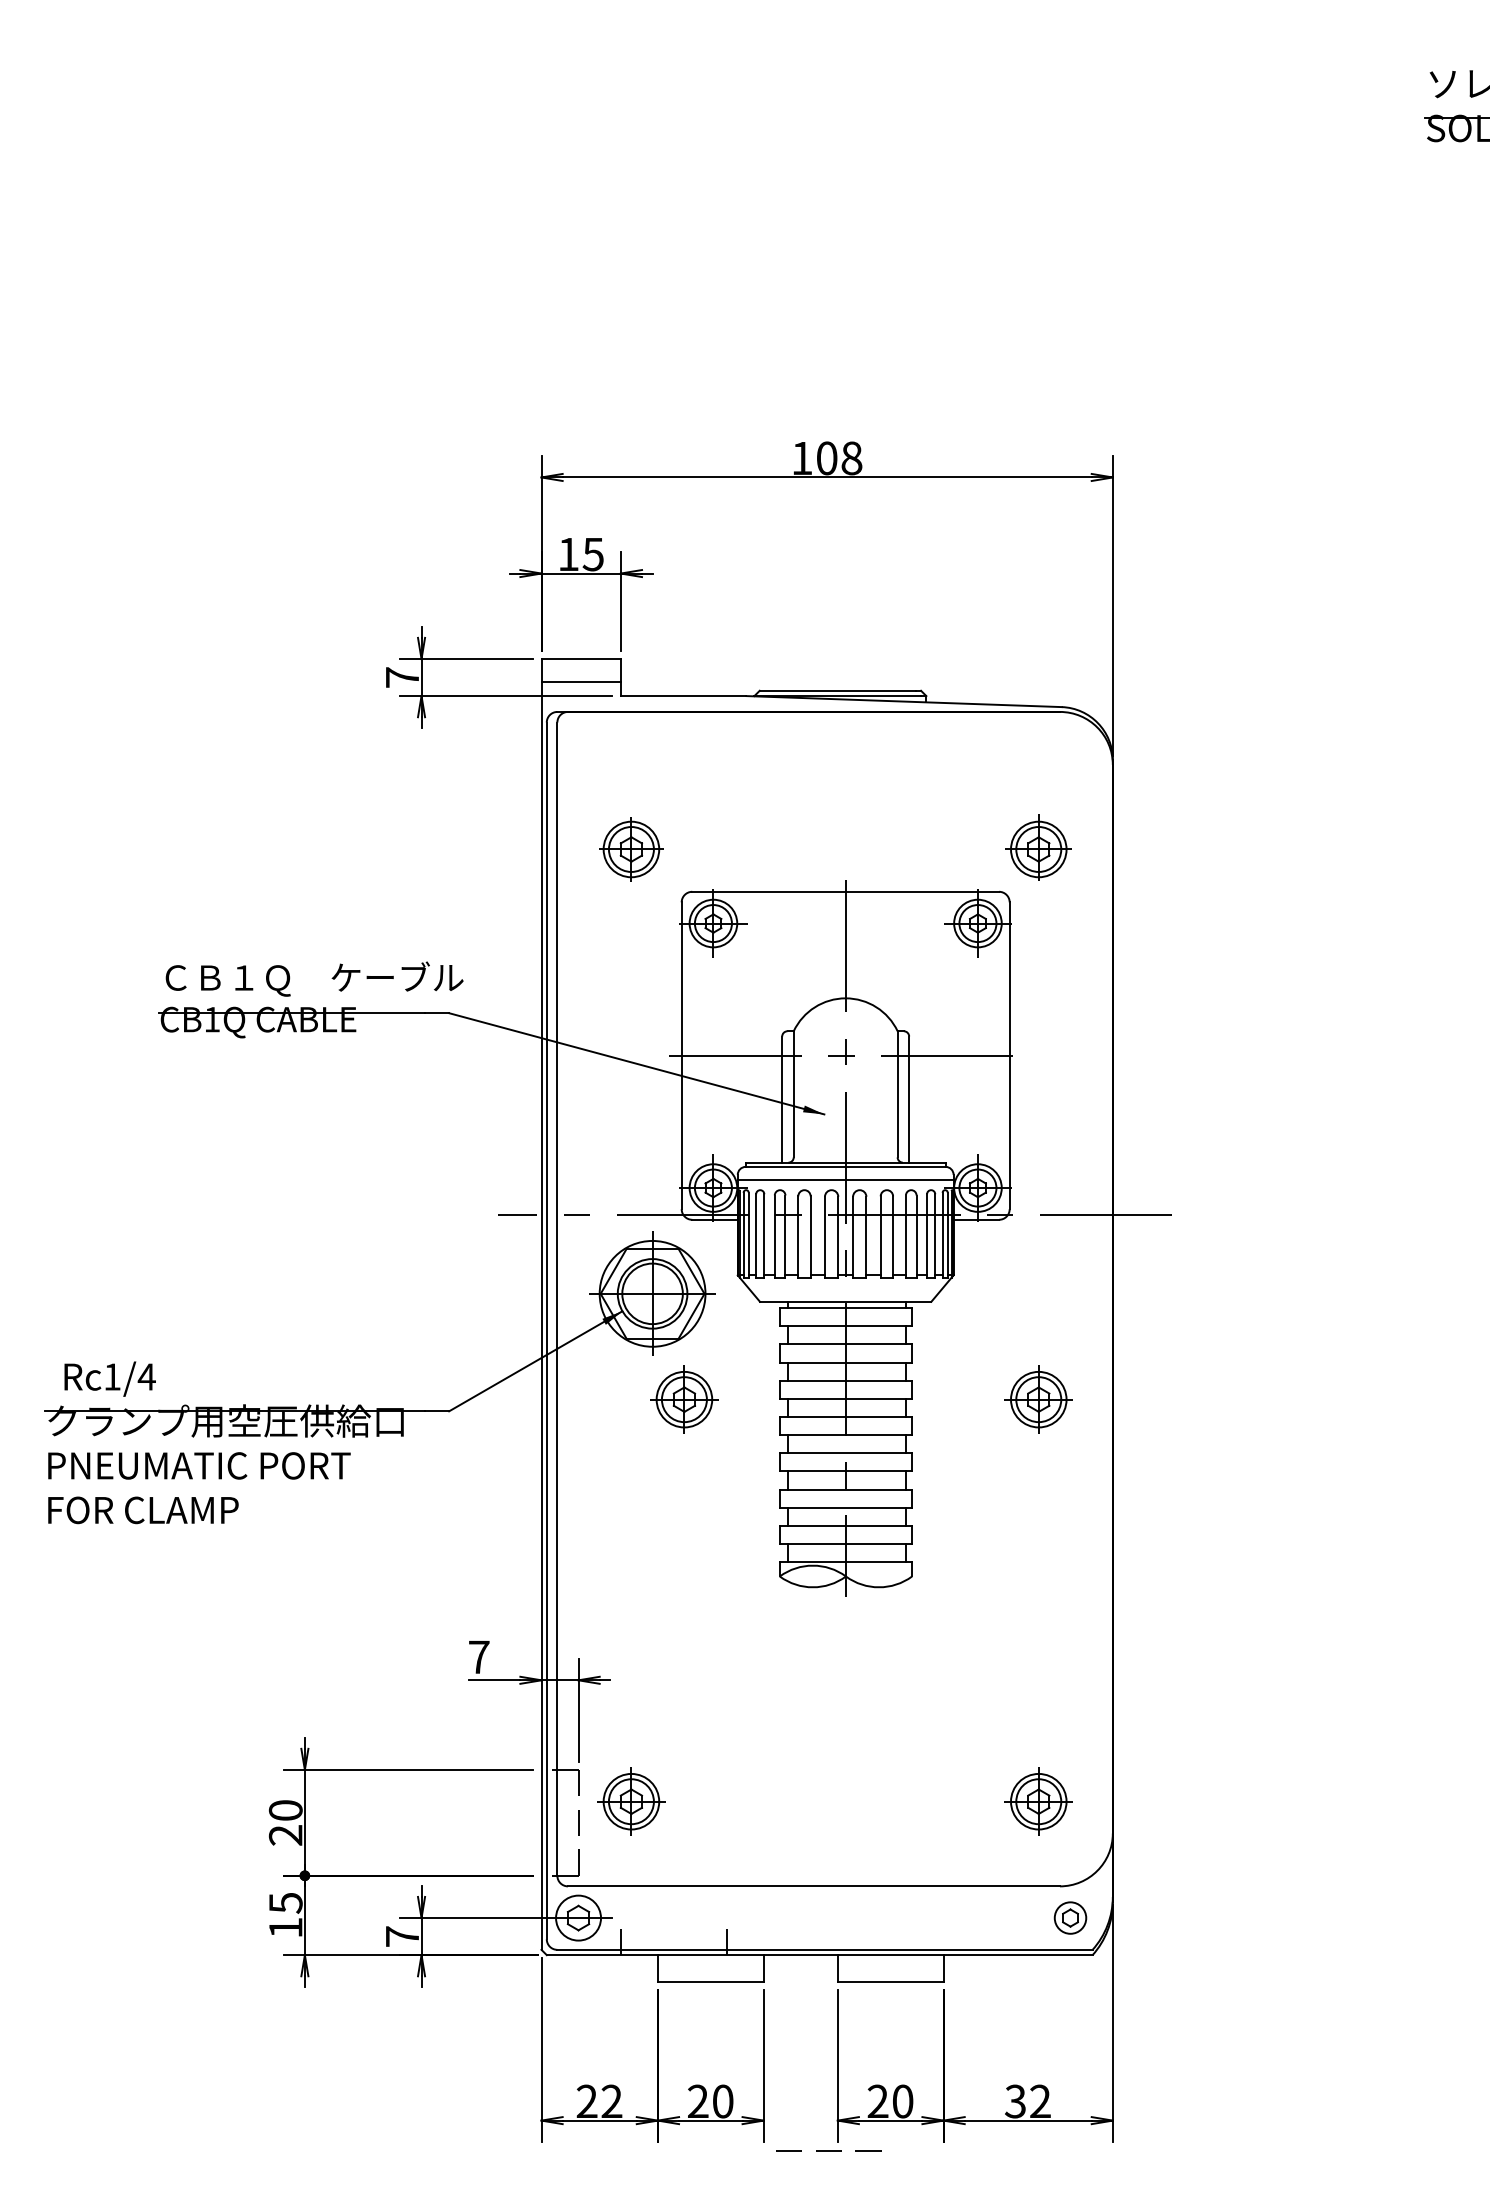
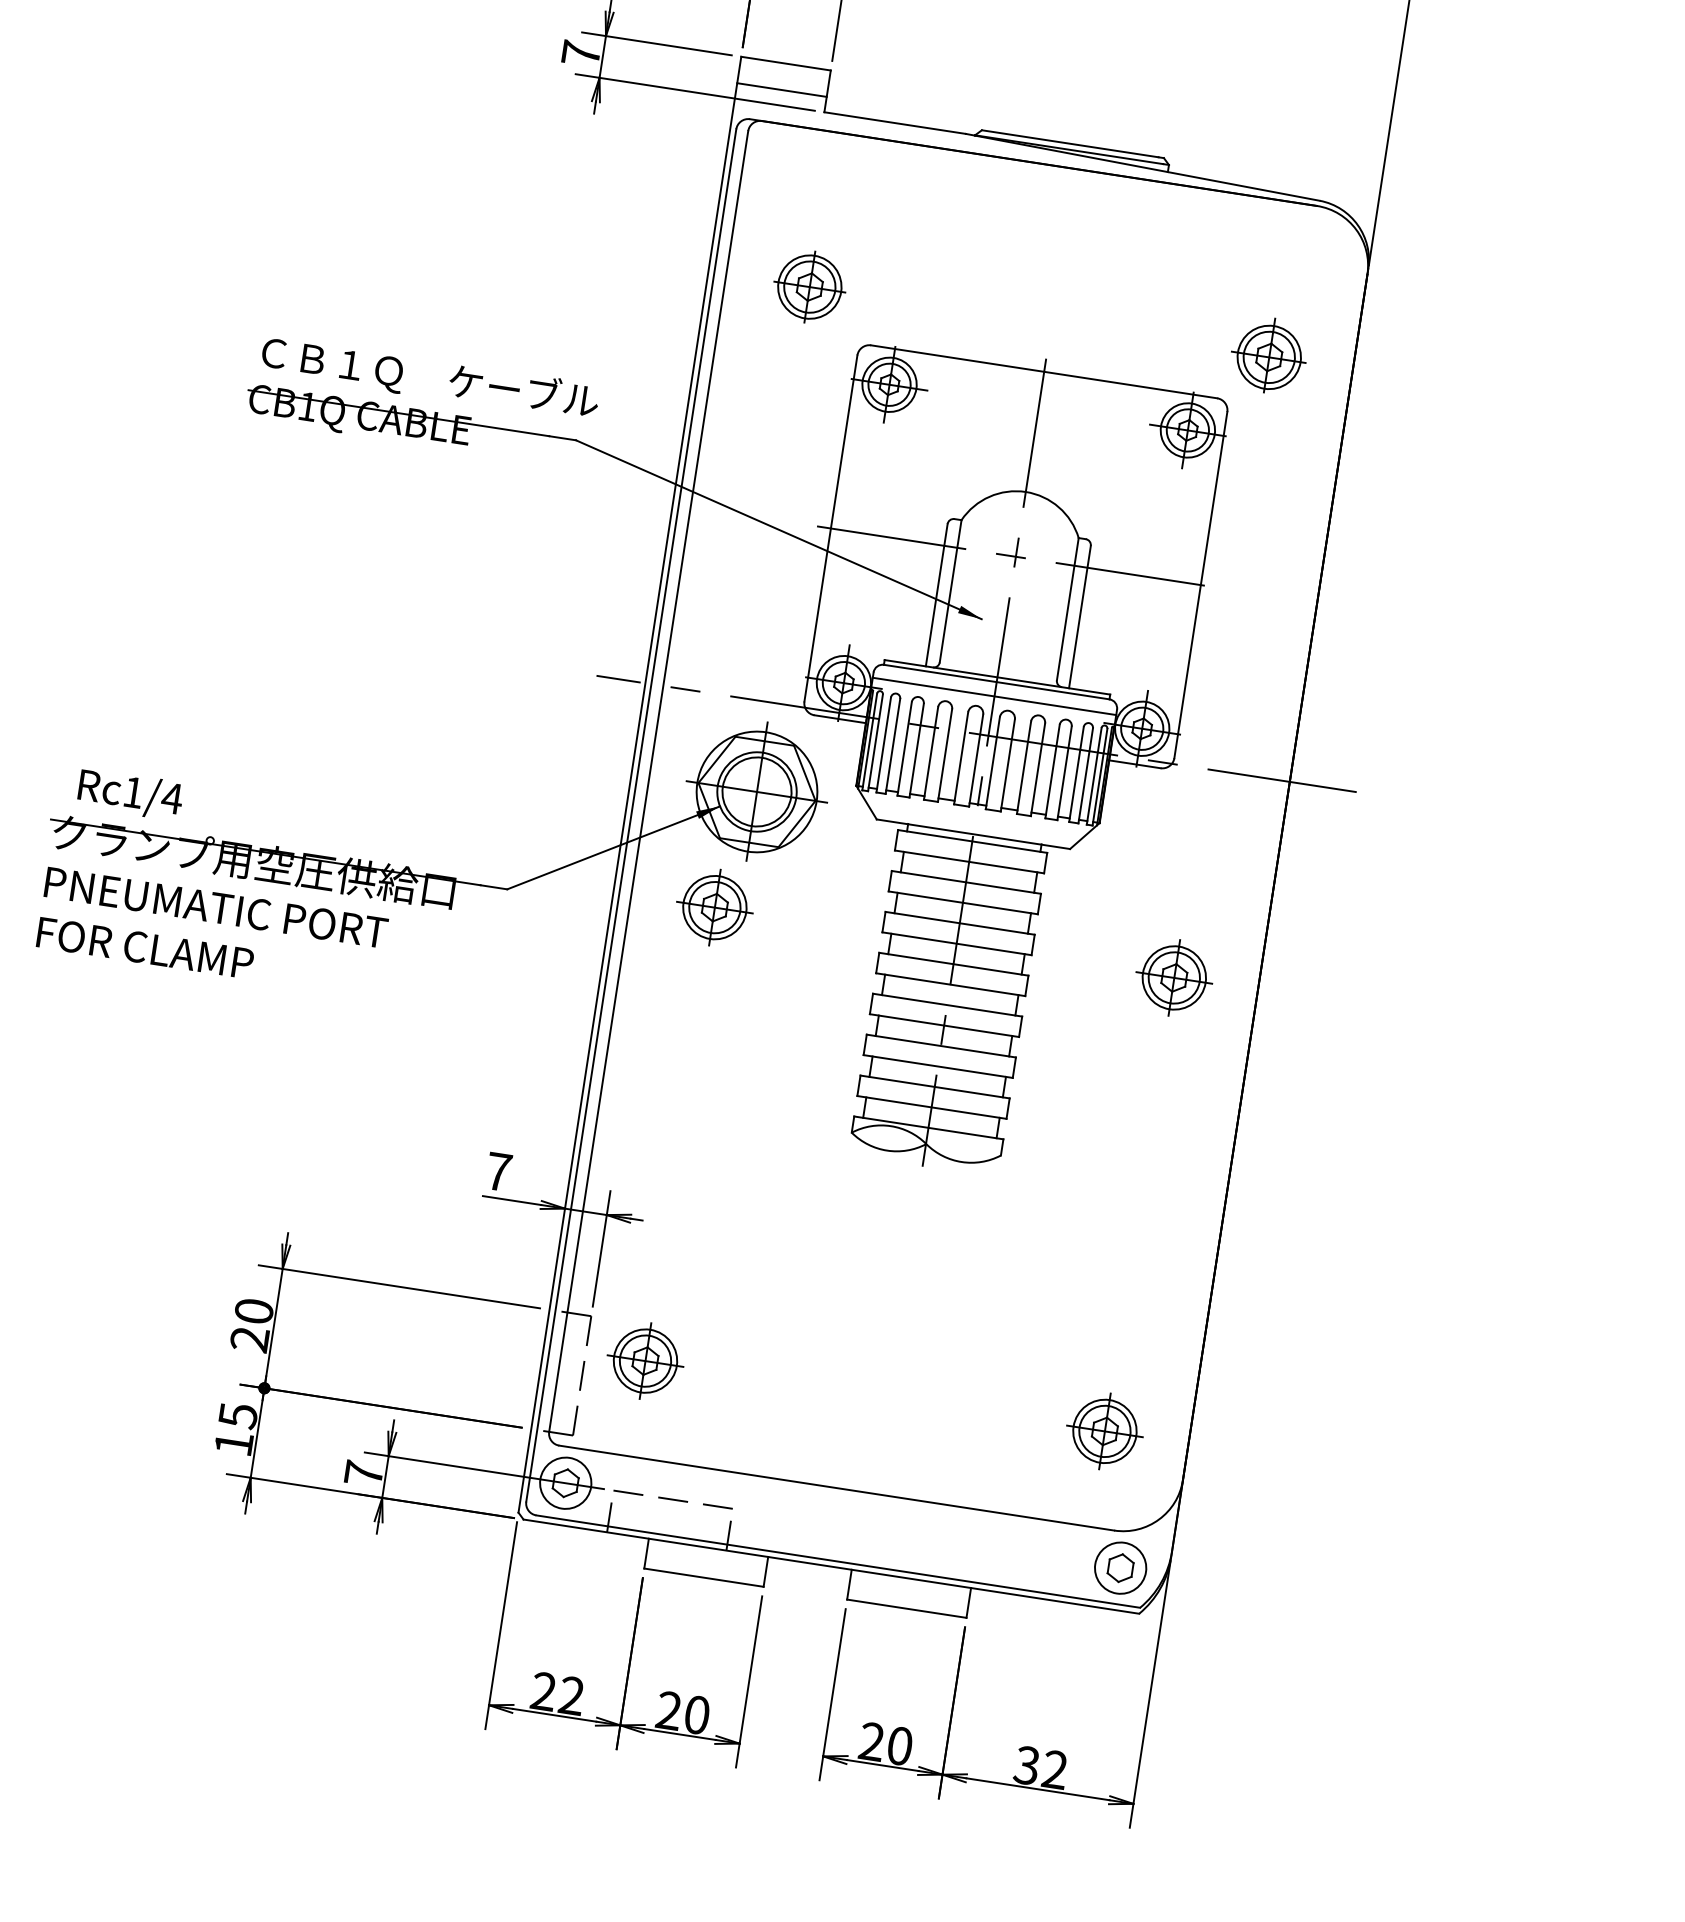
part: (684, 1399) -> (714, 907), moved
part: (1070, 1917) -> (1120, 1567), size x1.43
line: (828, 2150) -> (672, 1498), moved

